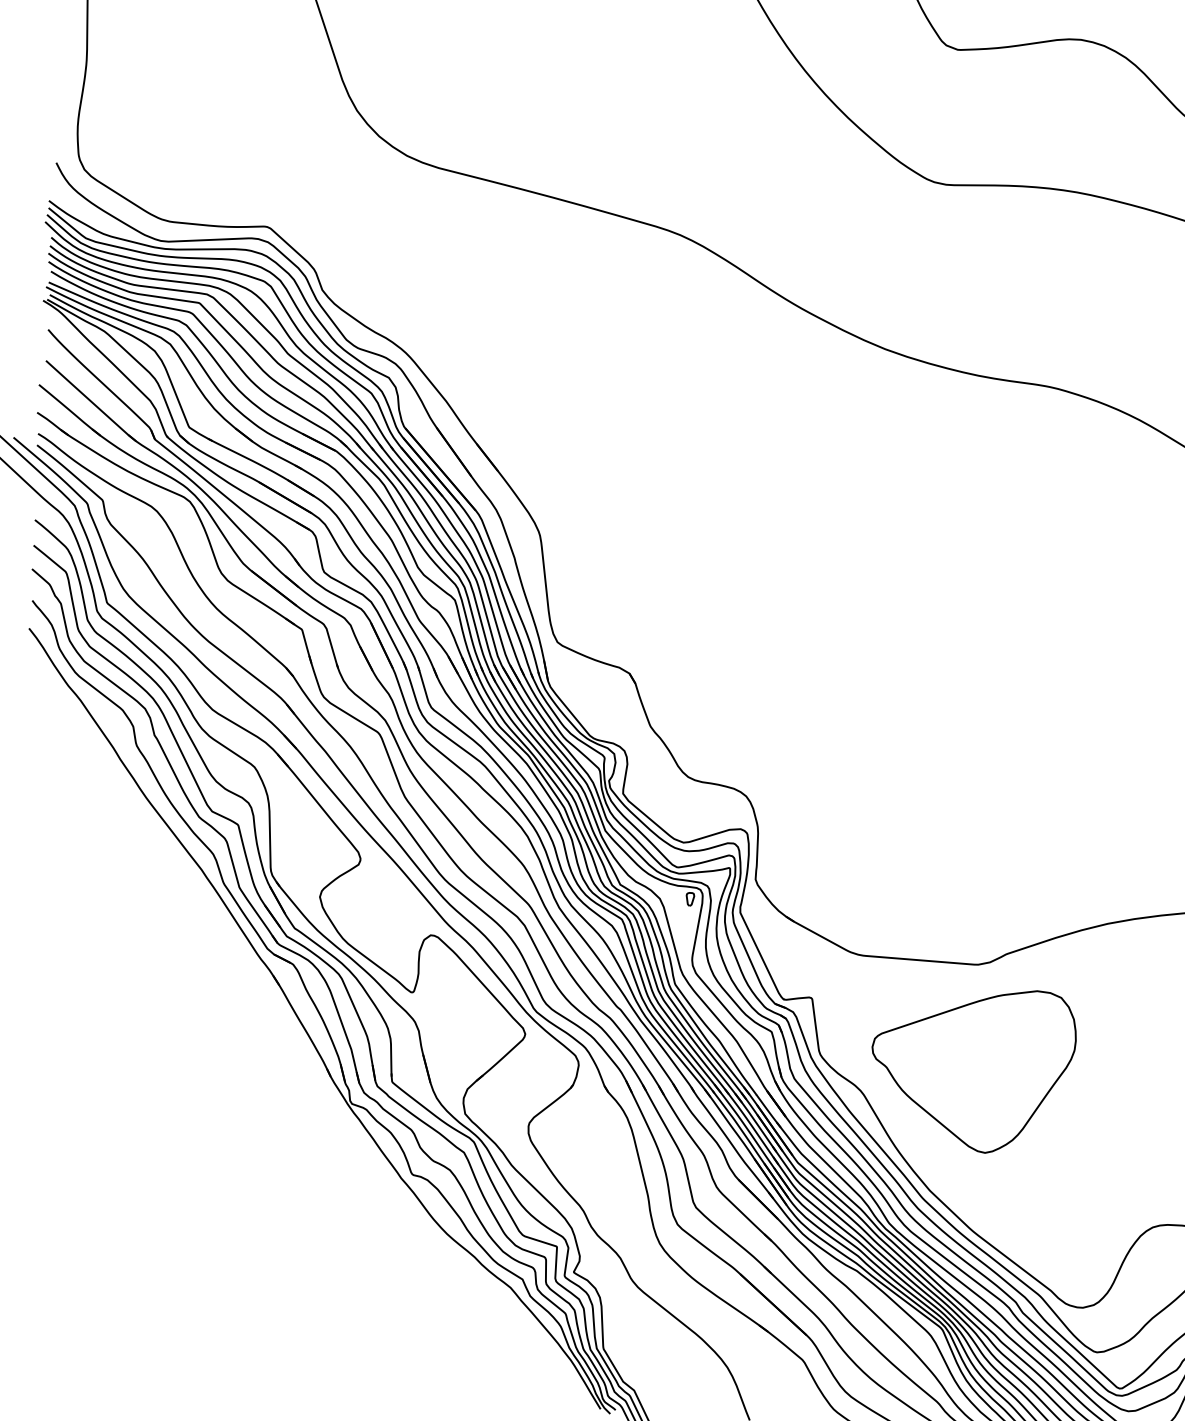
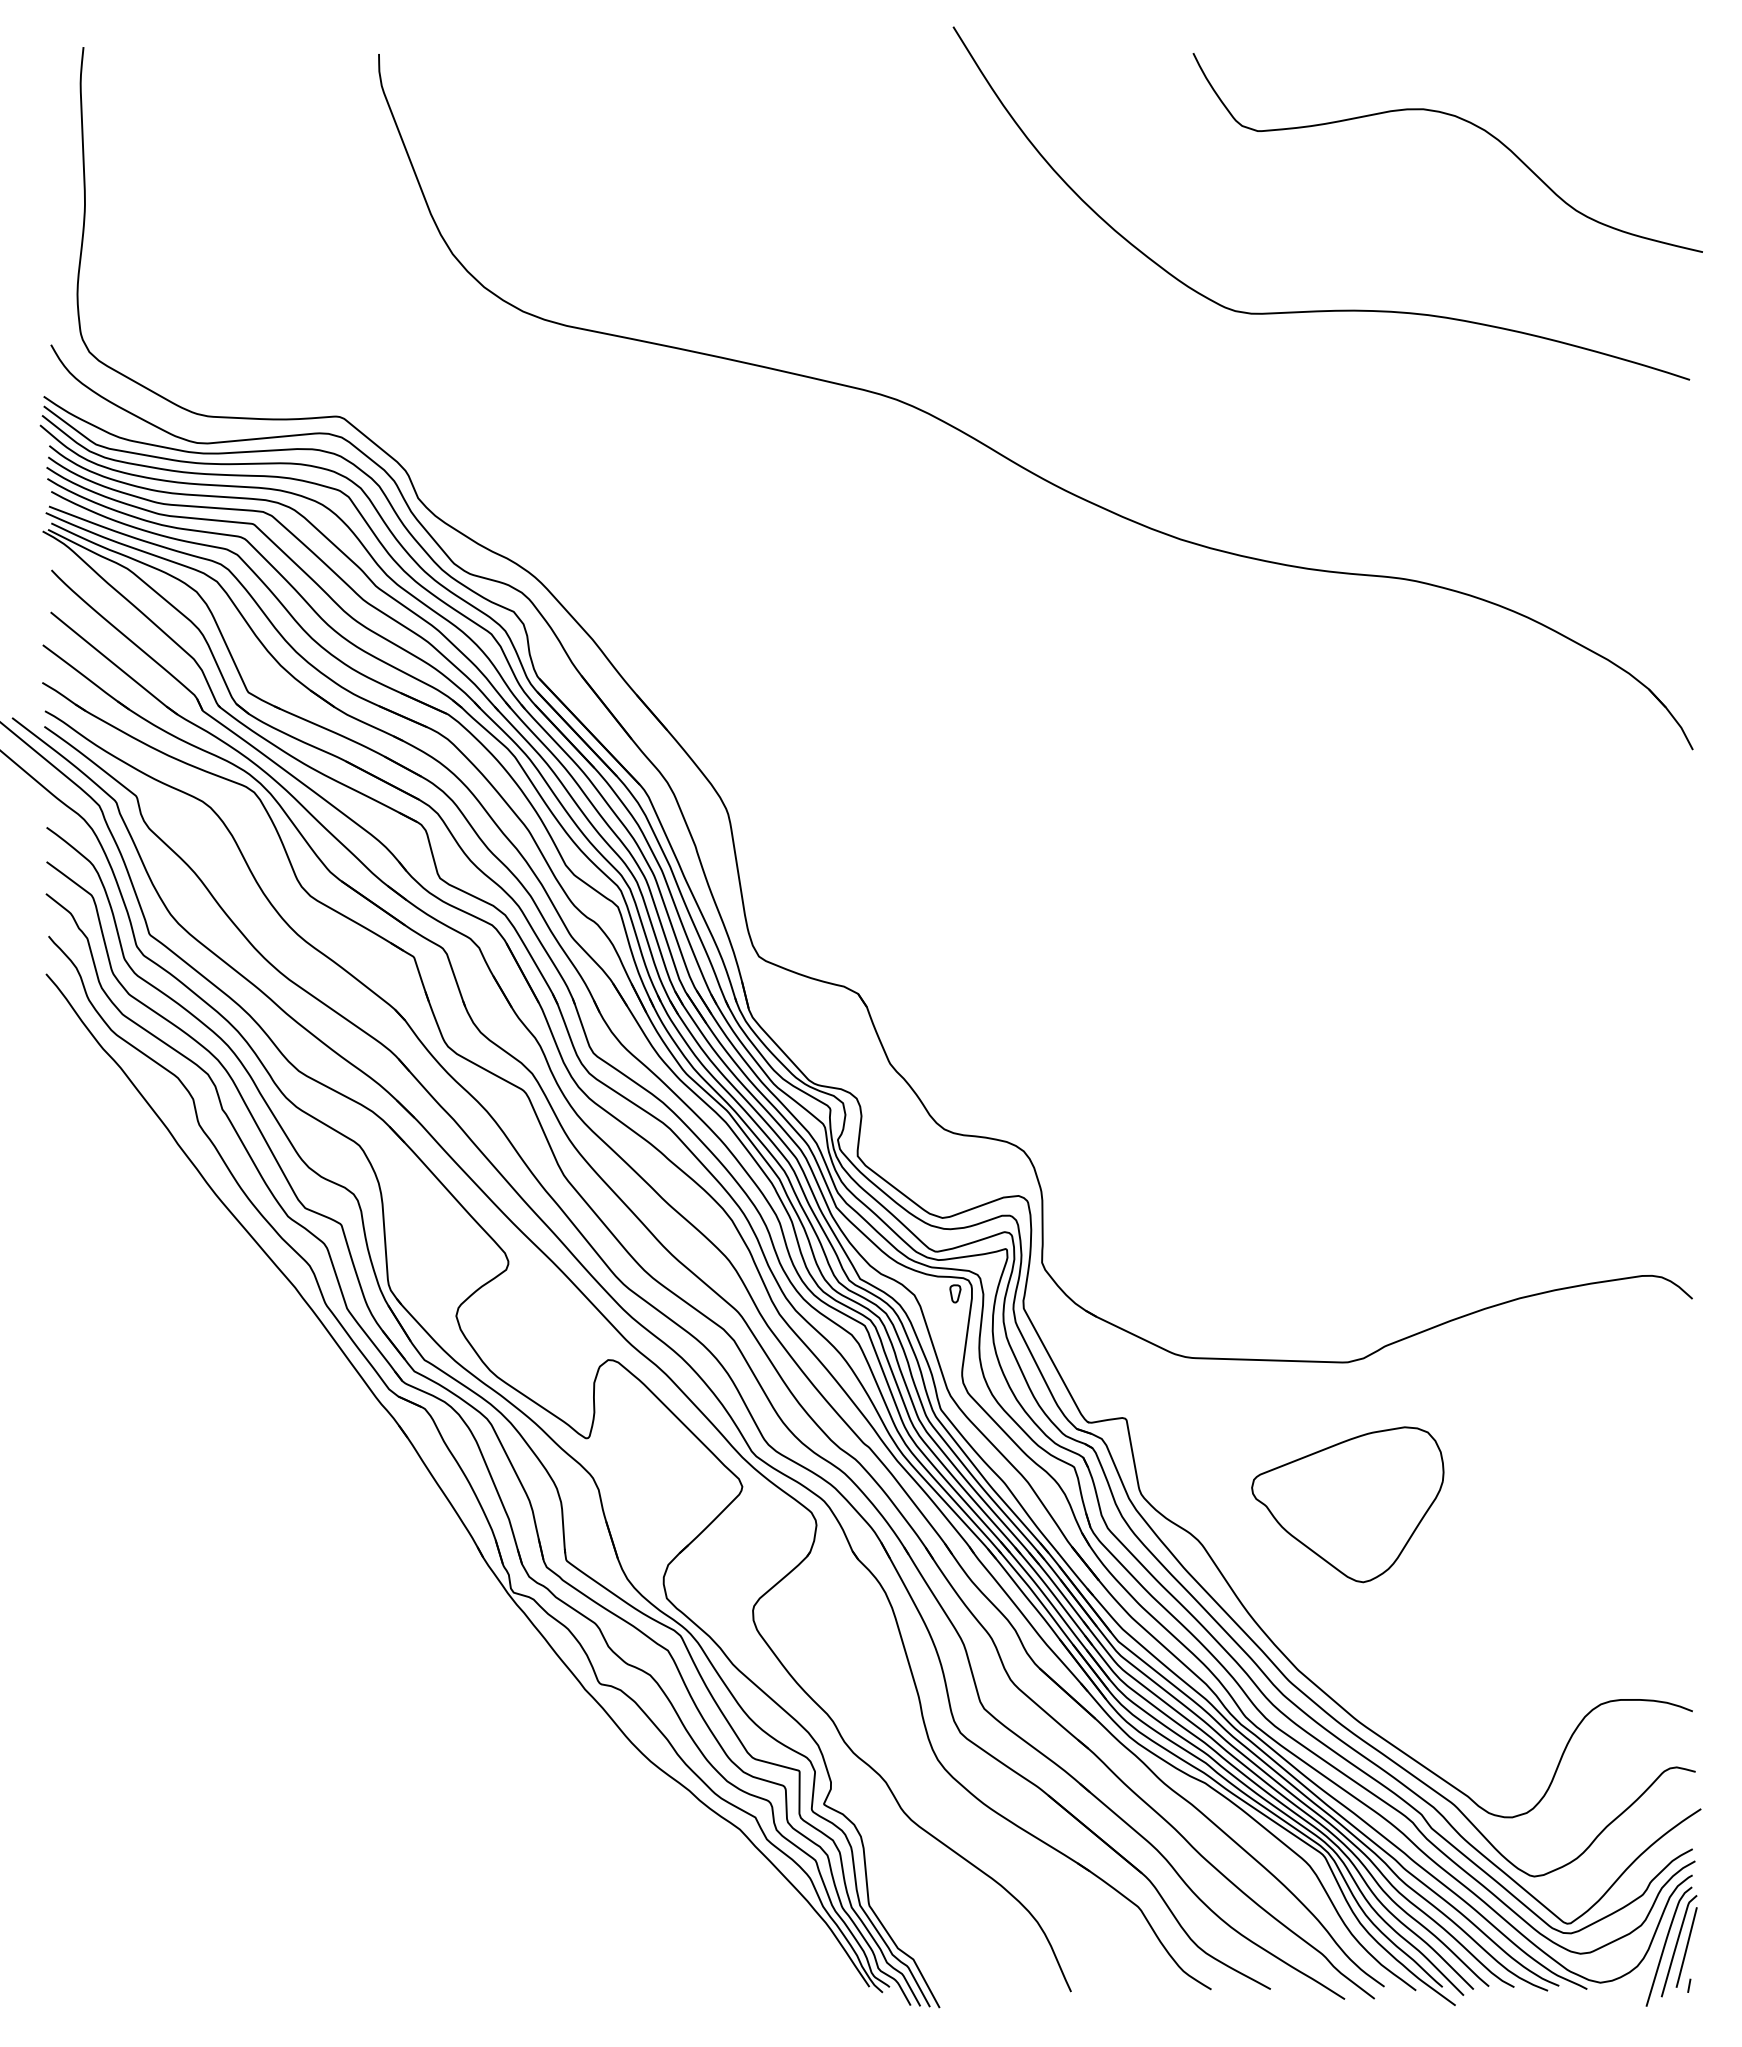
part: (972, 1069) -> (1347, 1504), size x0.7

